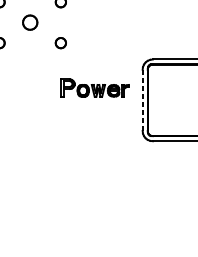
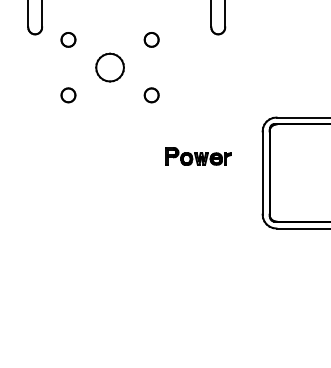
part: (29, 22) -> (109, 67), size x1.43
part: (95, 88) -> (198, 156), size x0.71
line: (142, 100) -> (262, 173), dashed -> solid

